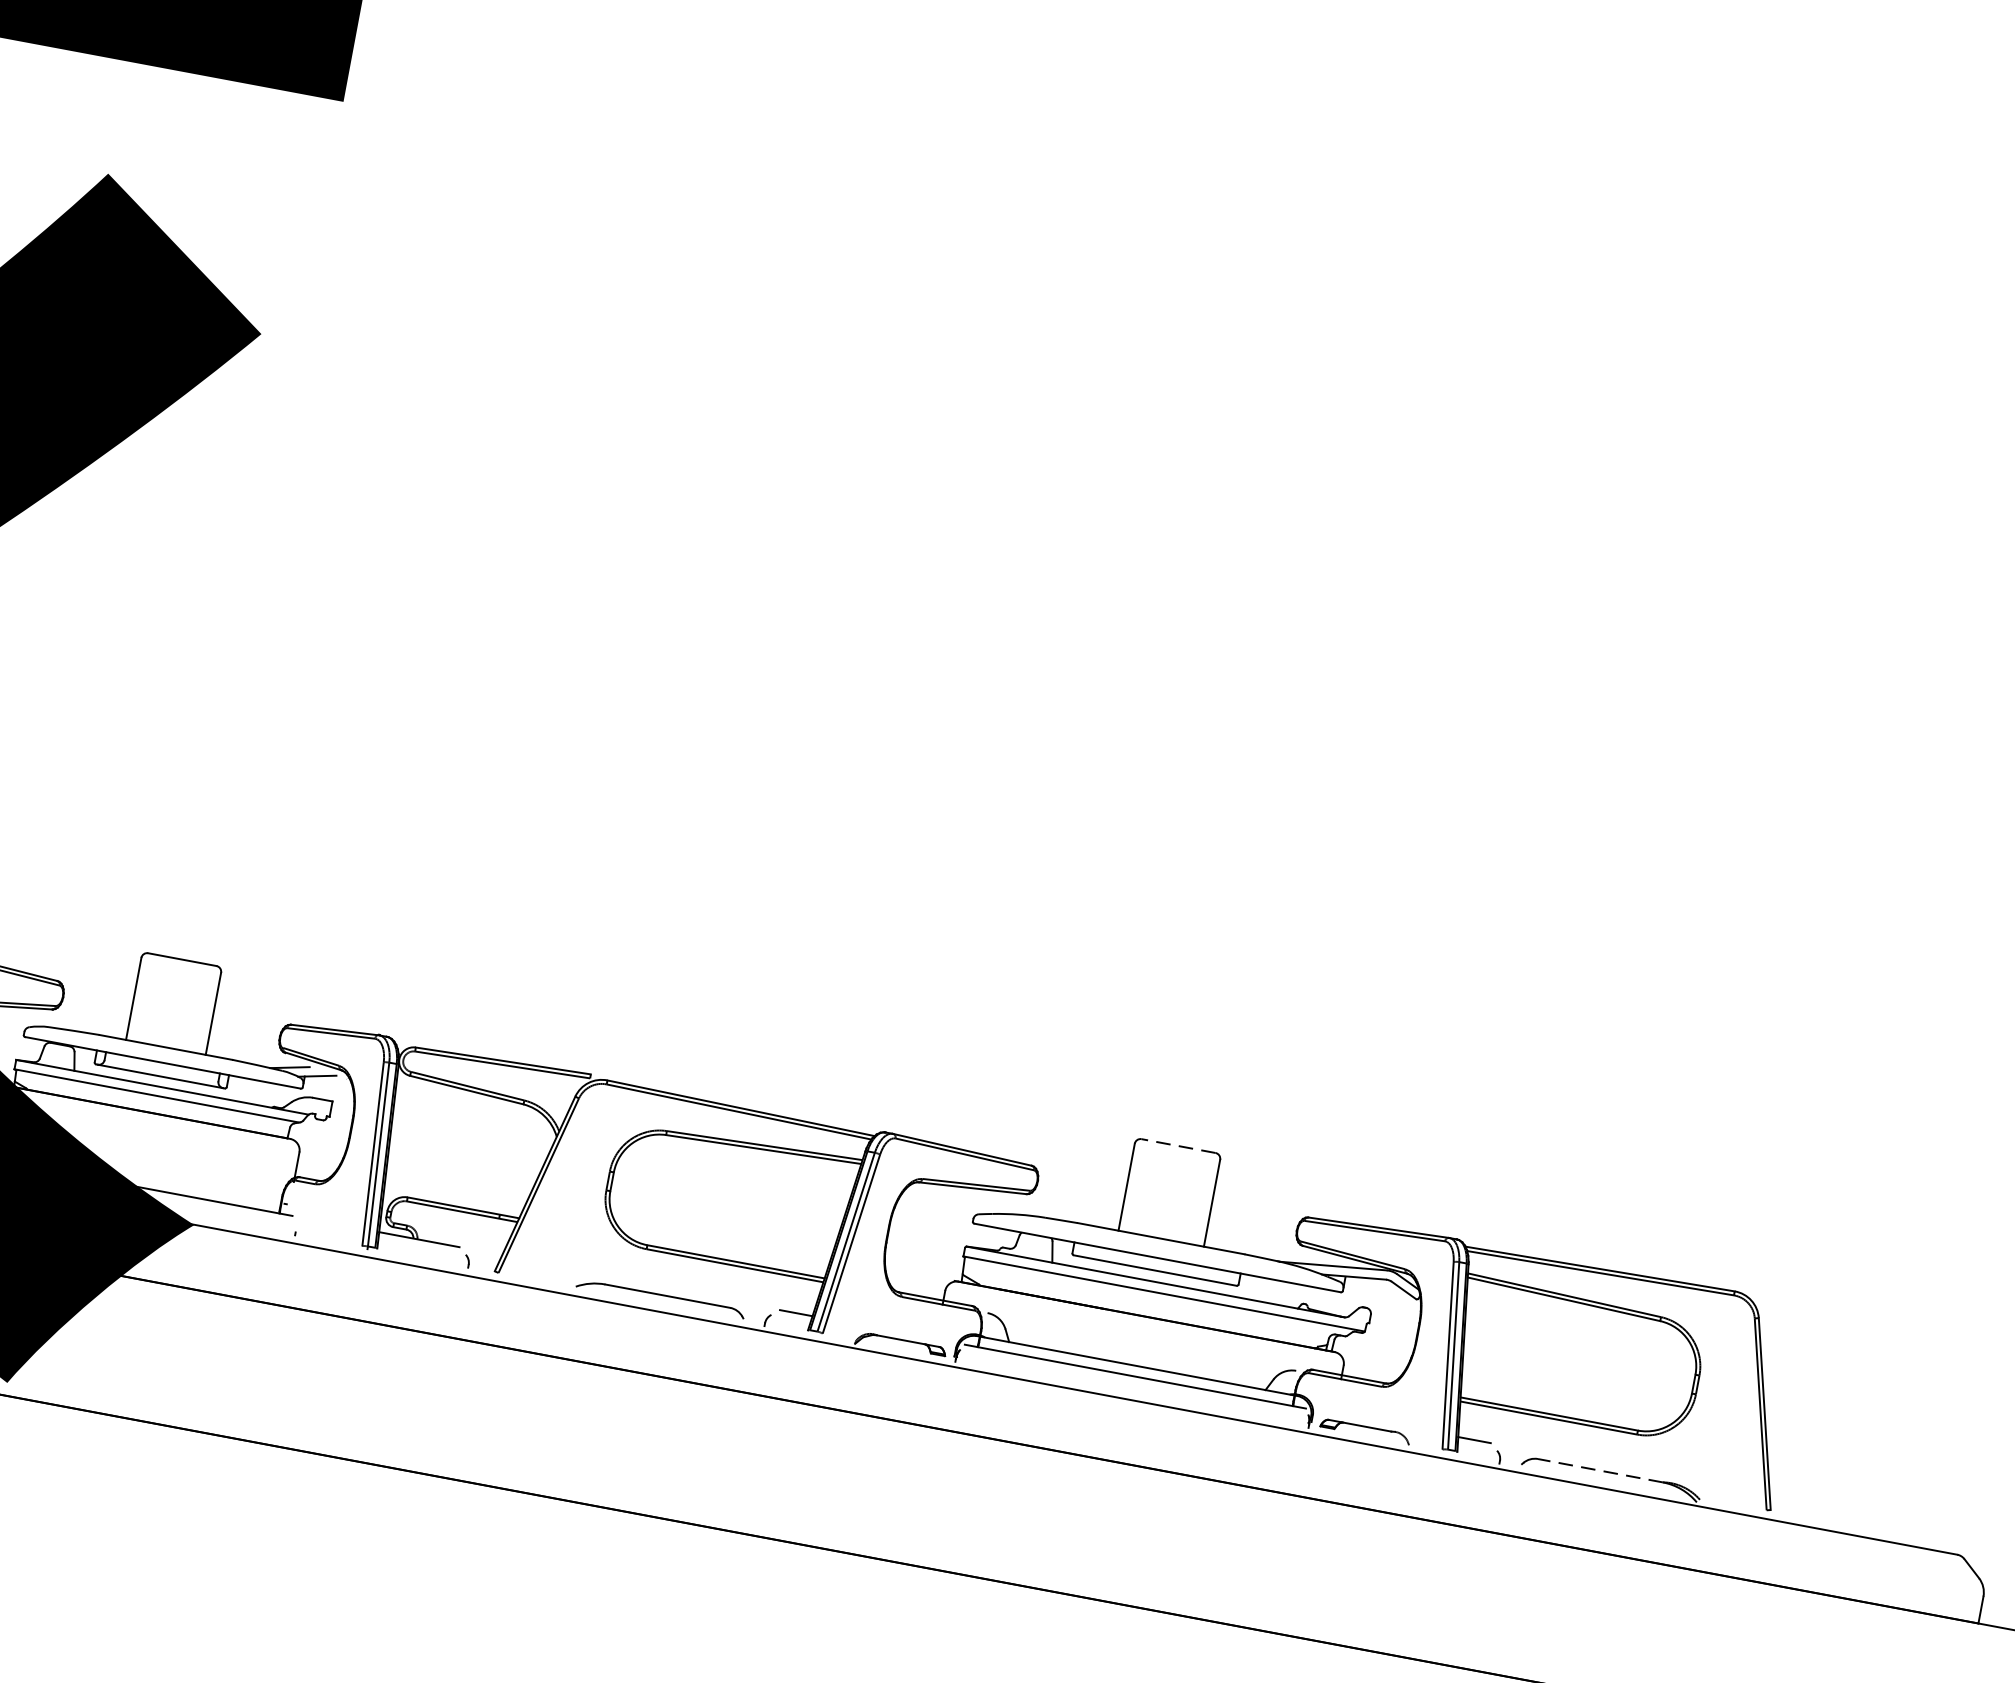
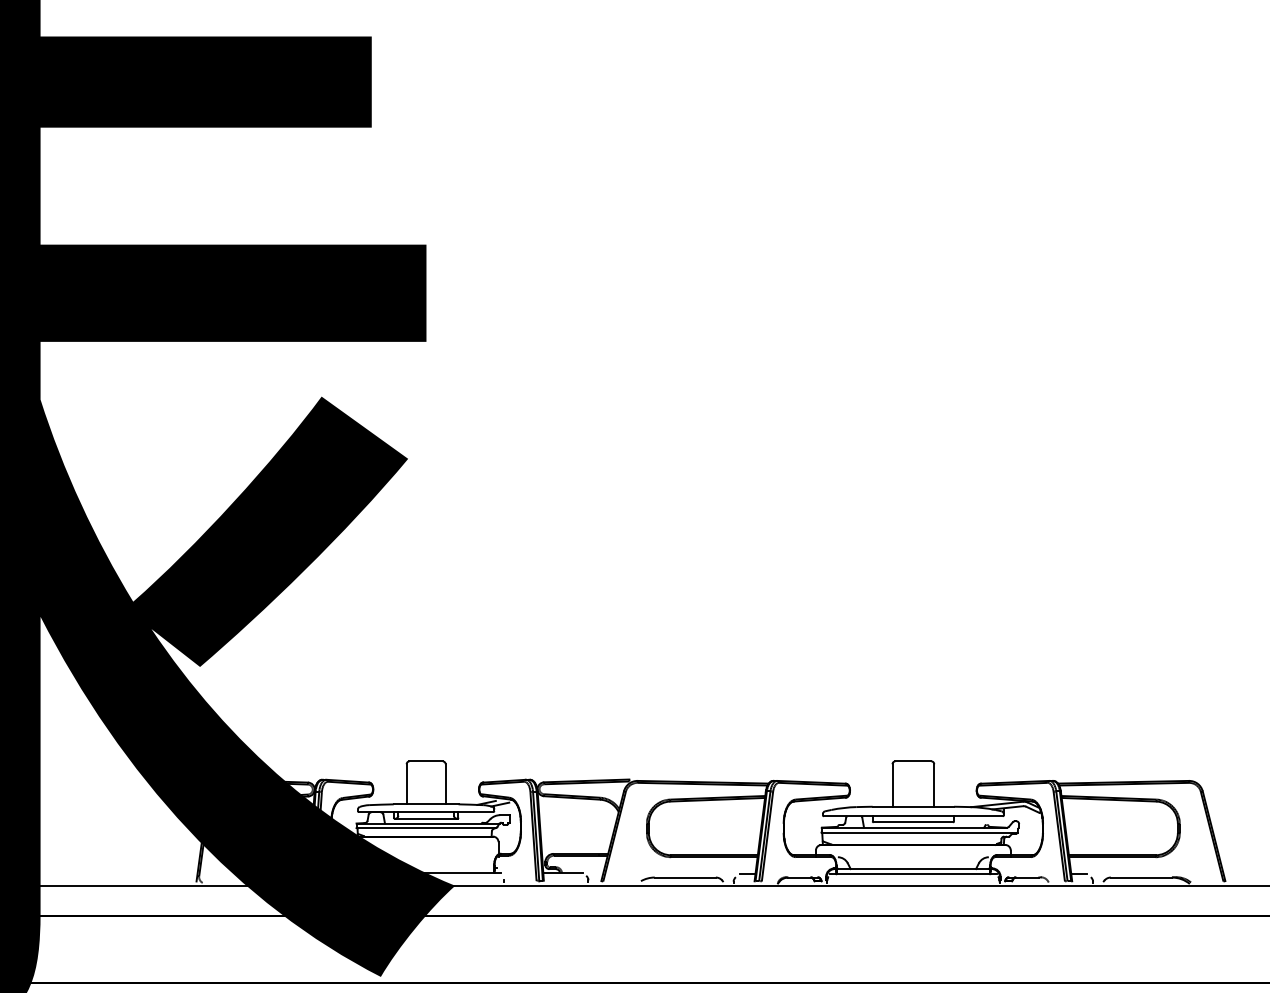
line: (1176, 1145) -> (912, 761), dashed -> solid
line: (1600, 1470) -> (1141, 877), dashed -> solid

